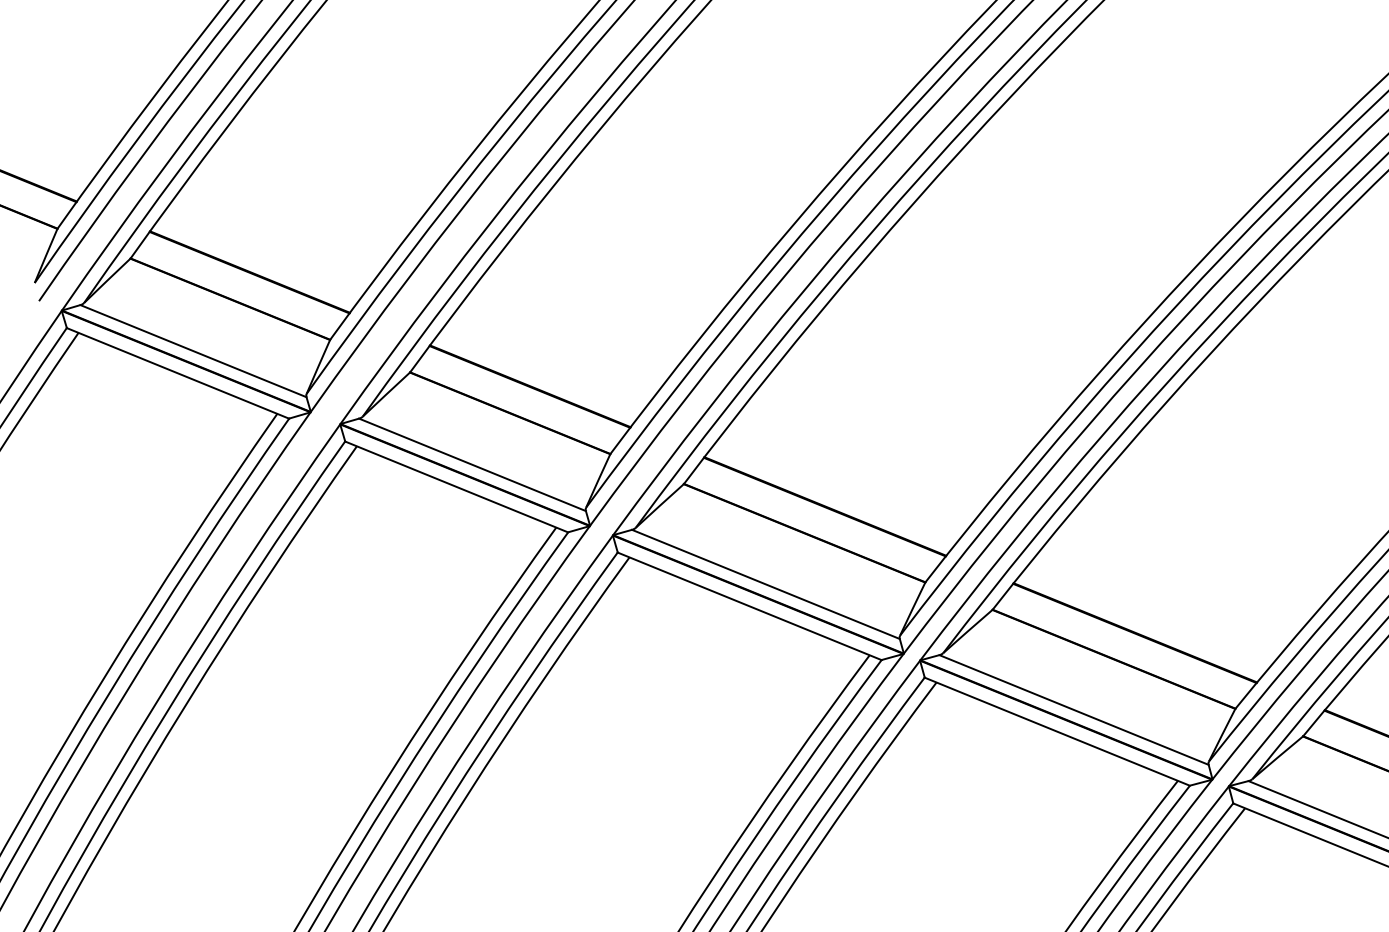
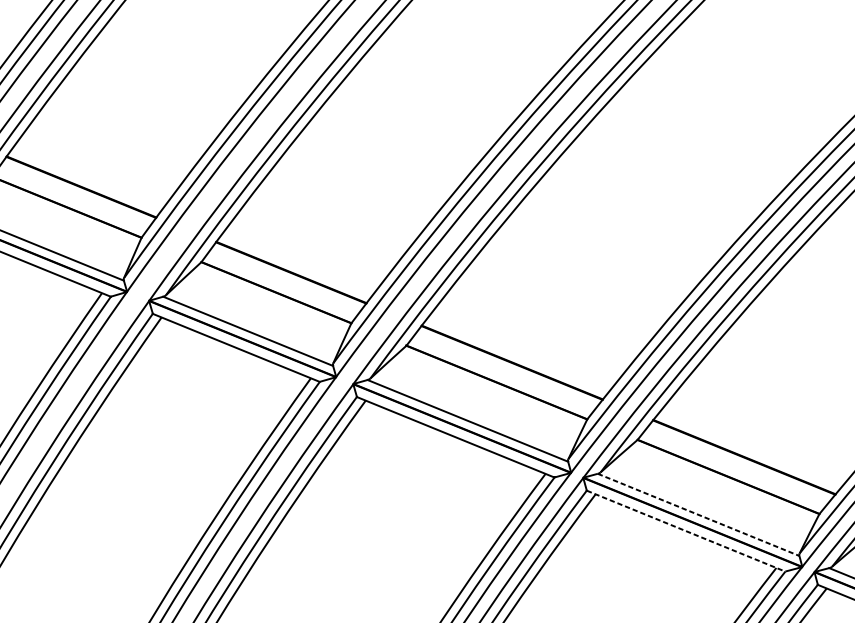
line: (1074, 710) -> (698, 515), solid -> dashed
line: (1057, 731) -> (686, 530), solid -> dashed

